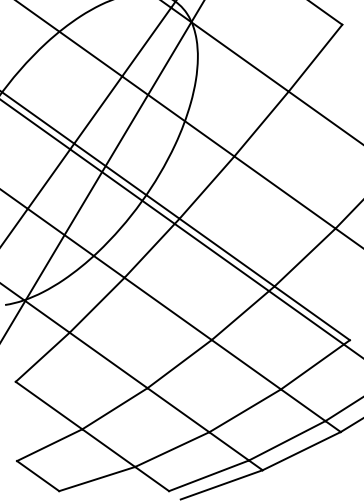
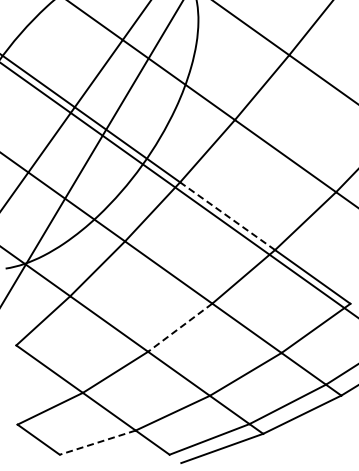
line: (226, 252) -> (227, 216), solid -> dashed
line: (179, 364) -> (180, 328), solid -> dashed
line: (97, 479) -> (98, 443), solid -> dashed

